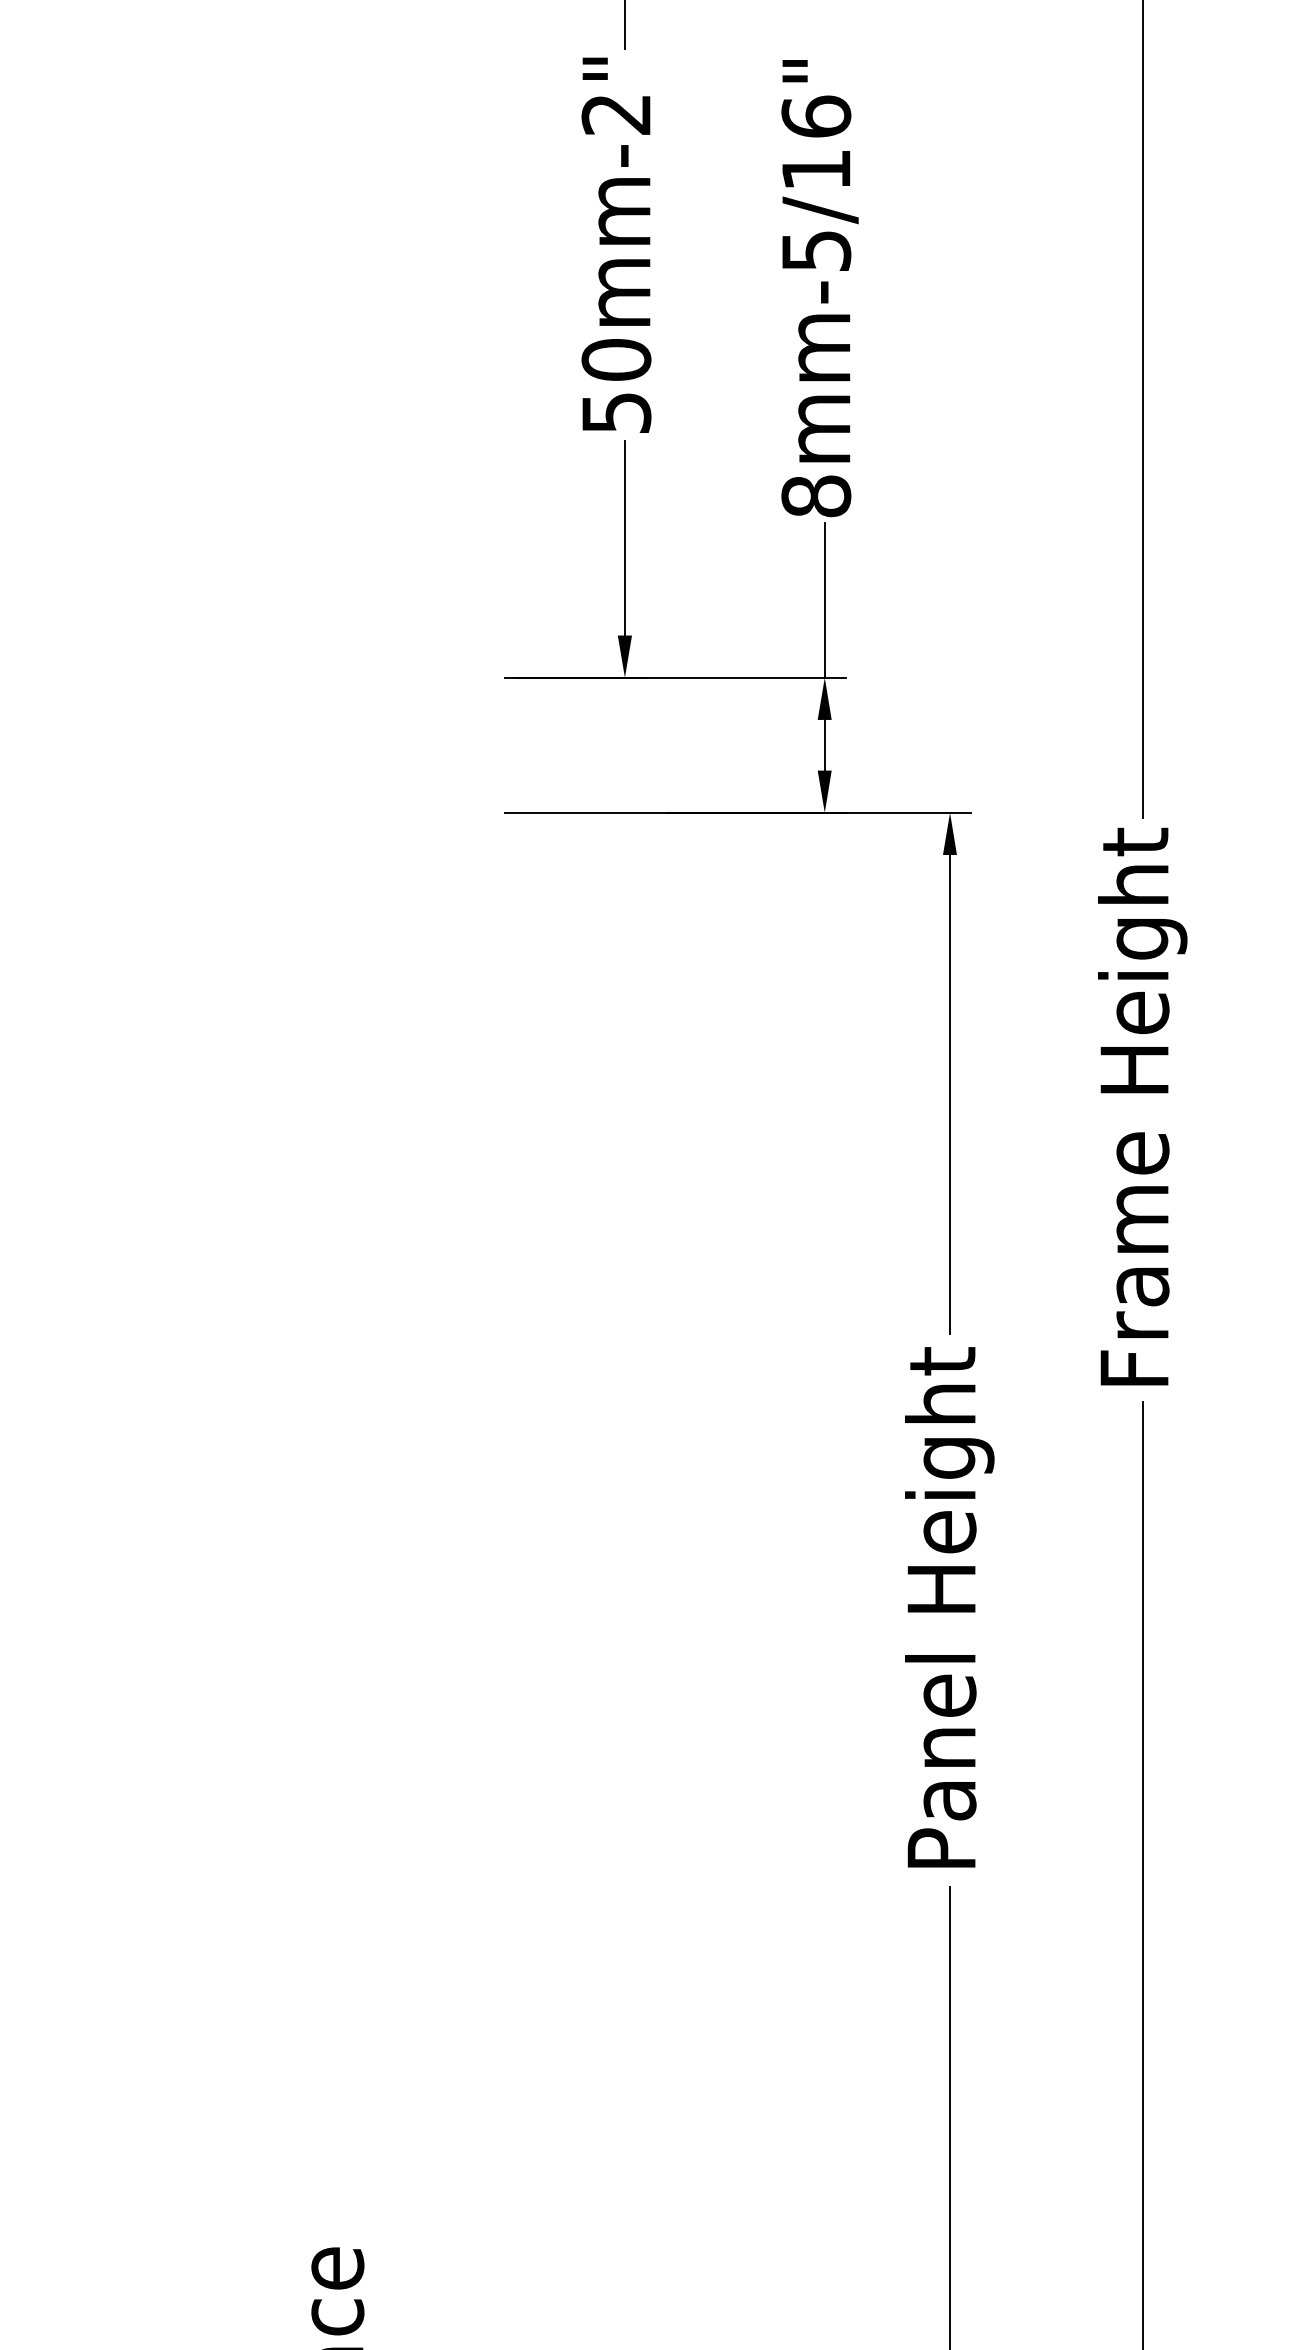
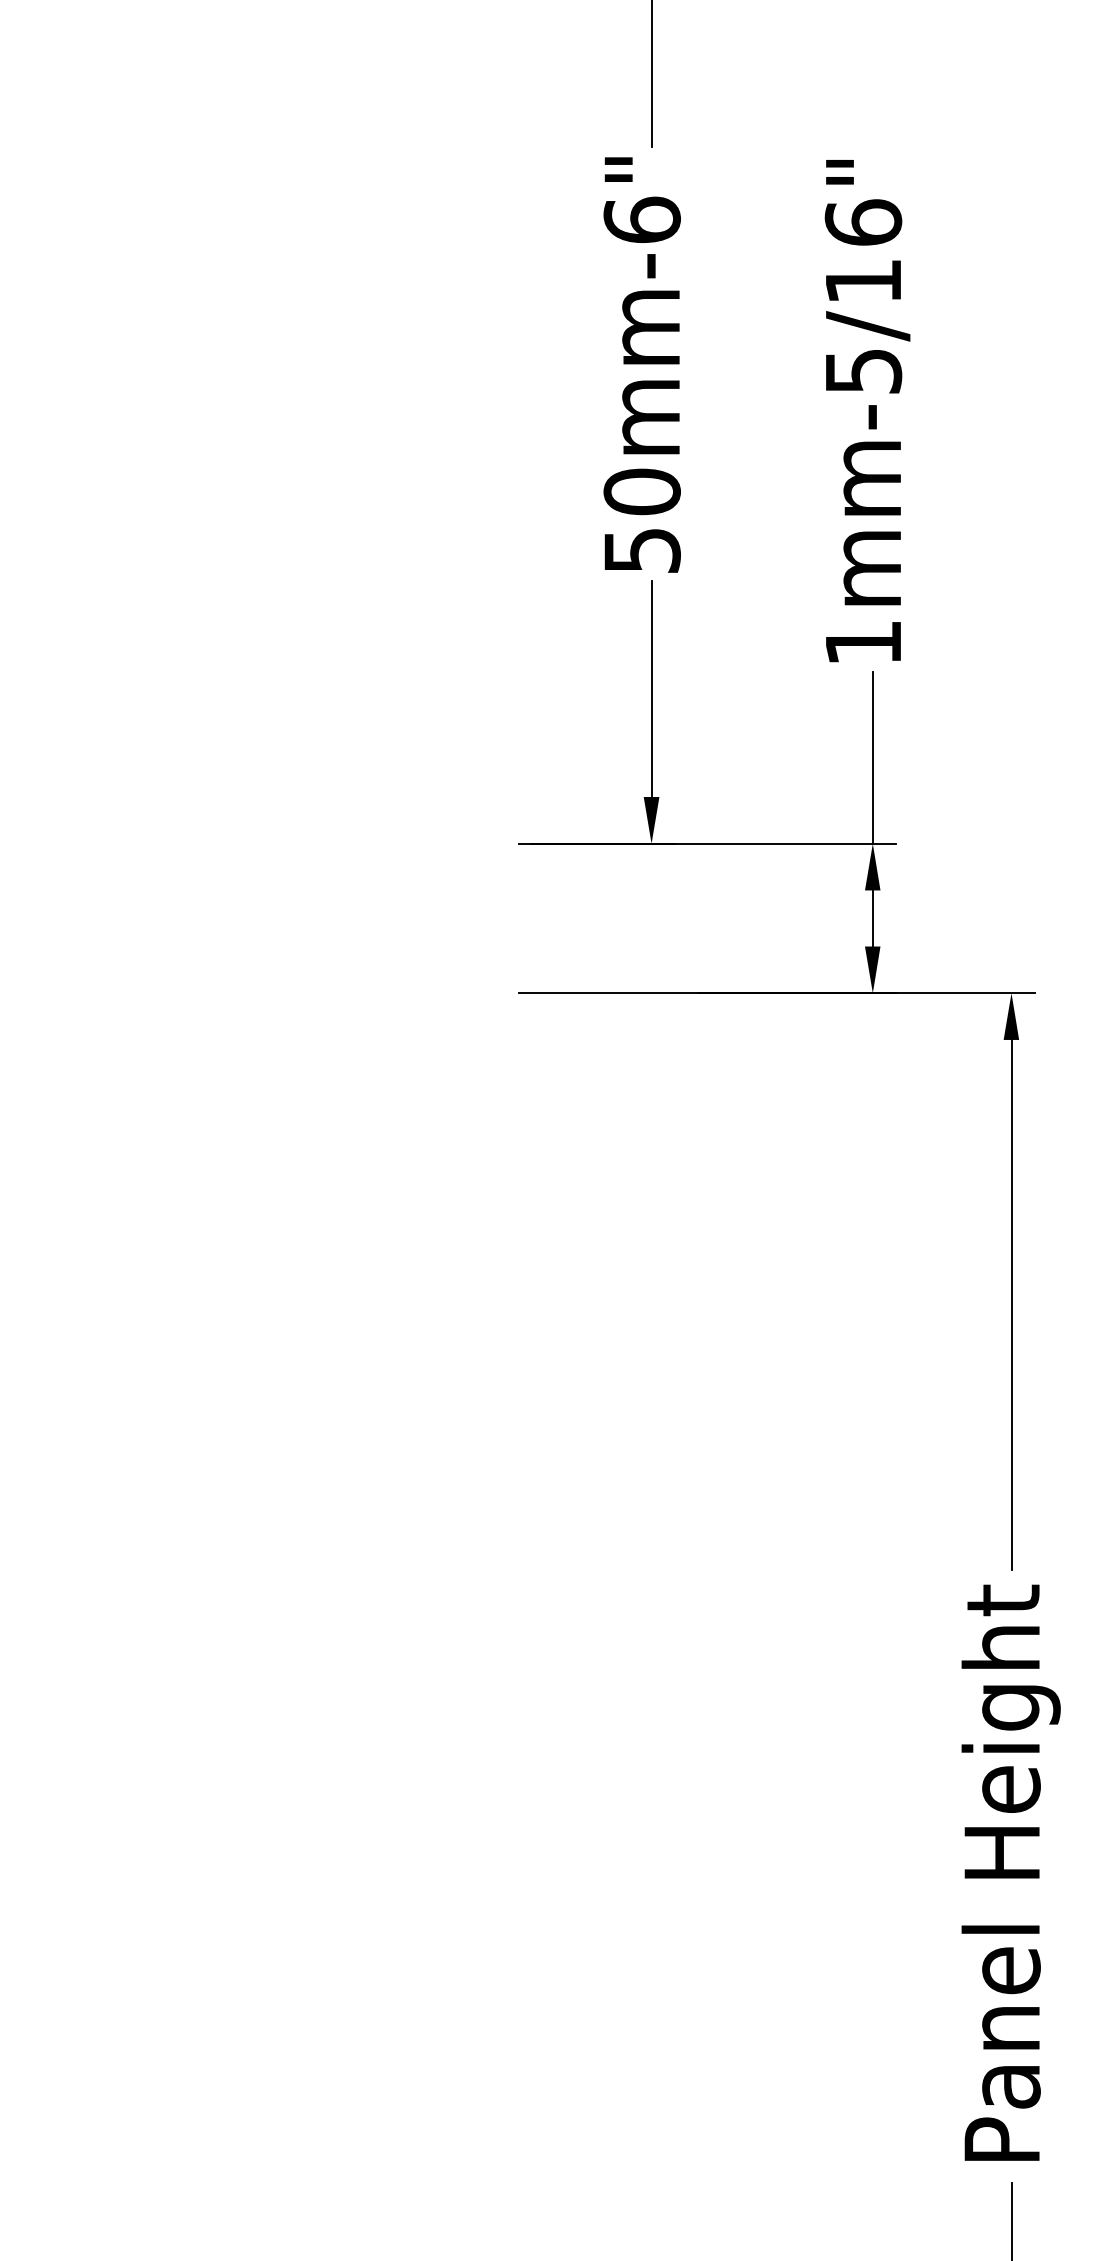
text: (616, 114) -> (642, 220), 50mm-2" -> 50mm-6"
text: (816, 496) -> (863, 643), 8mm-5/16" -> 1mm-5/16"

